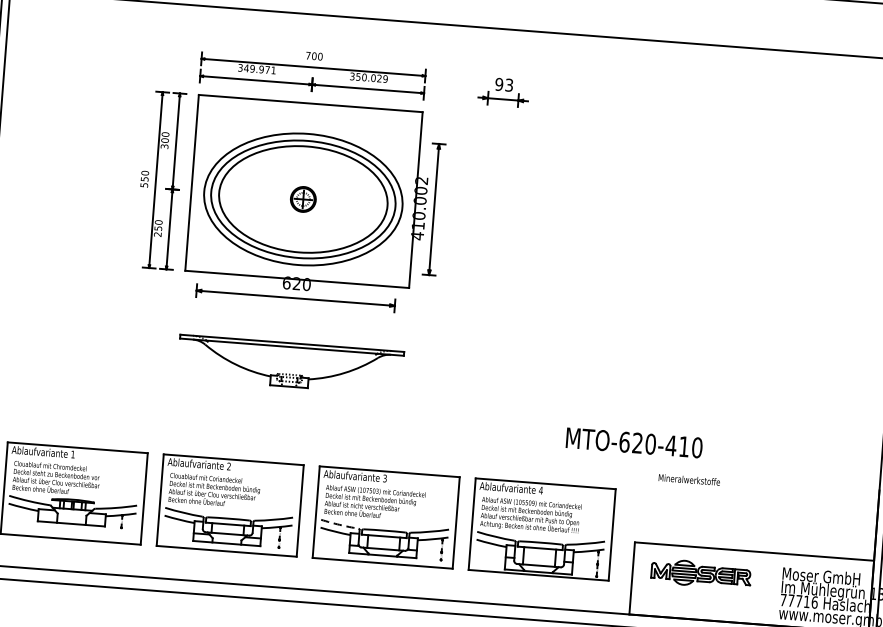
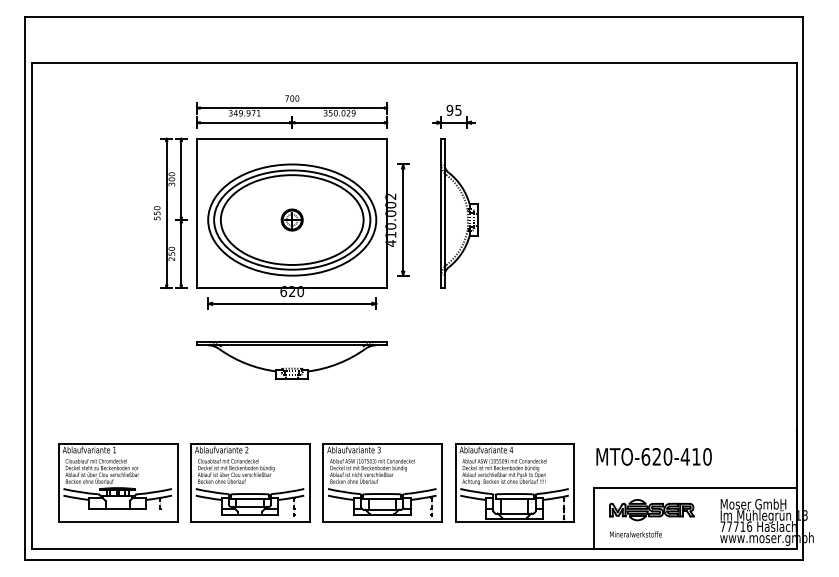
text: (509, 84) -> (458, 109), 93 -> 95
part: (501, 206) -> (459, 213), added
text: (633, 442) -> (653, 456), moved
text: (688, 479) -> (635, 534), moved
arc: (340, 525) -> (344, 492), dashed -> solid

